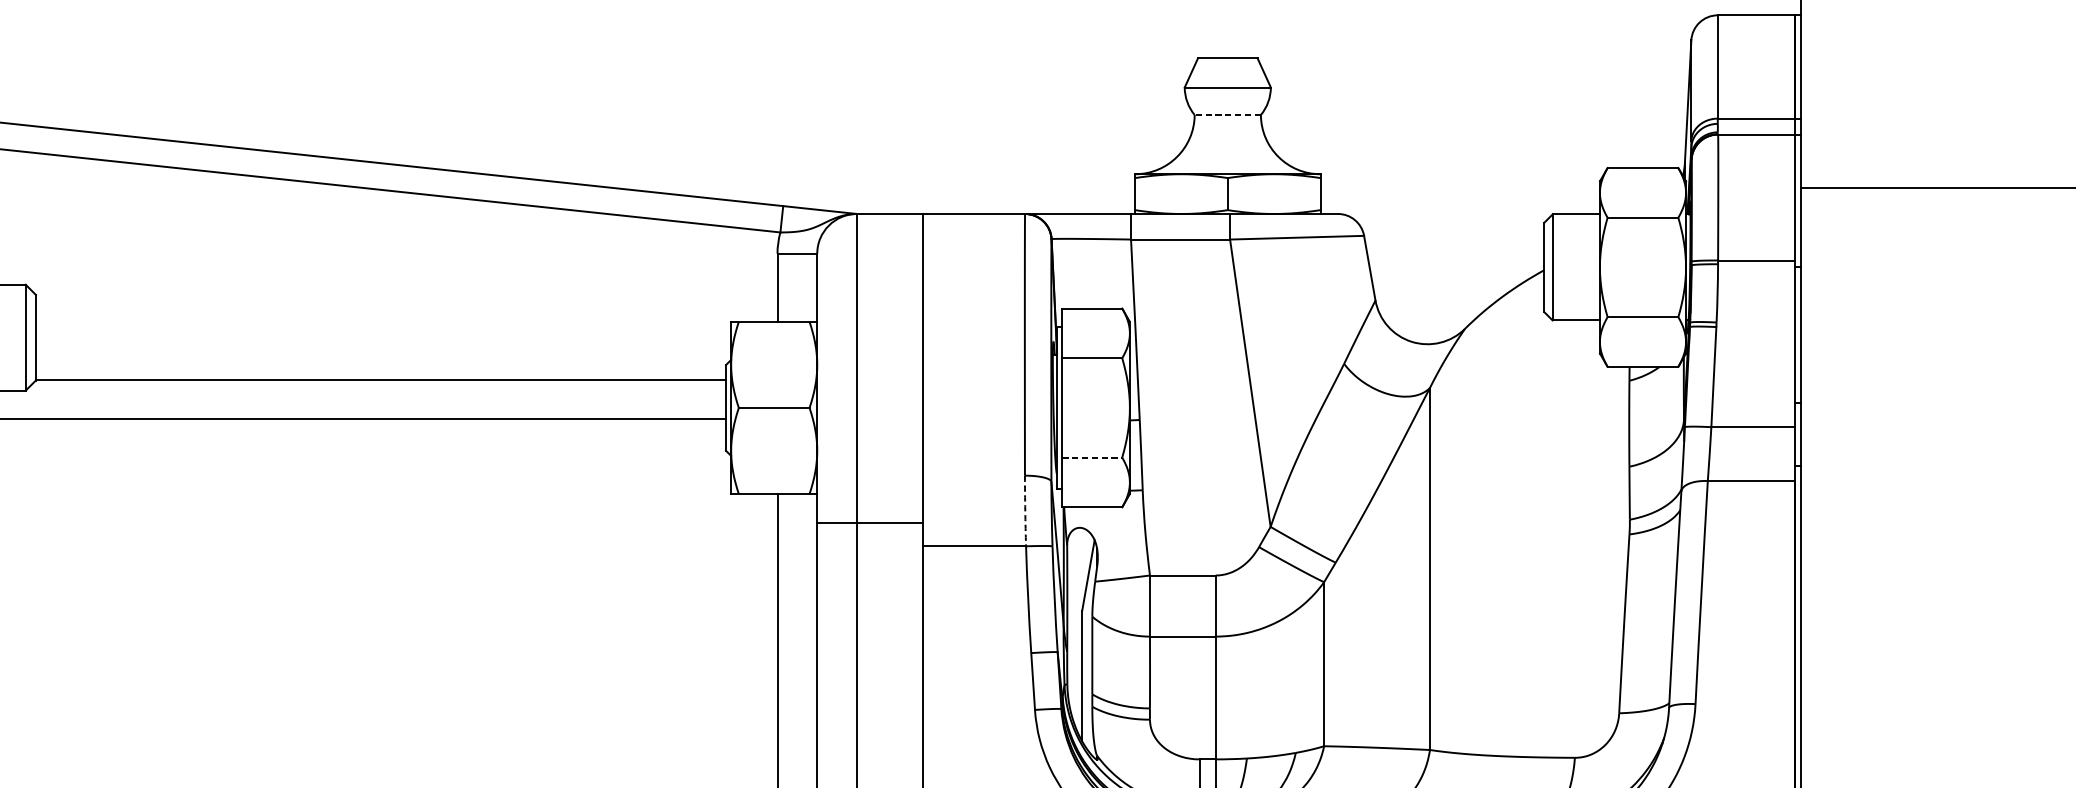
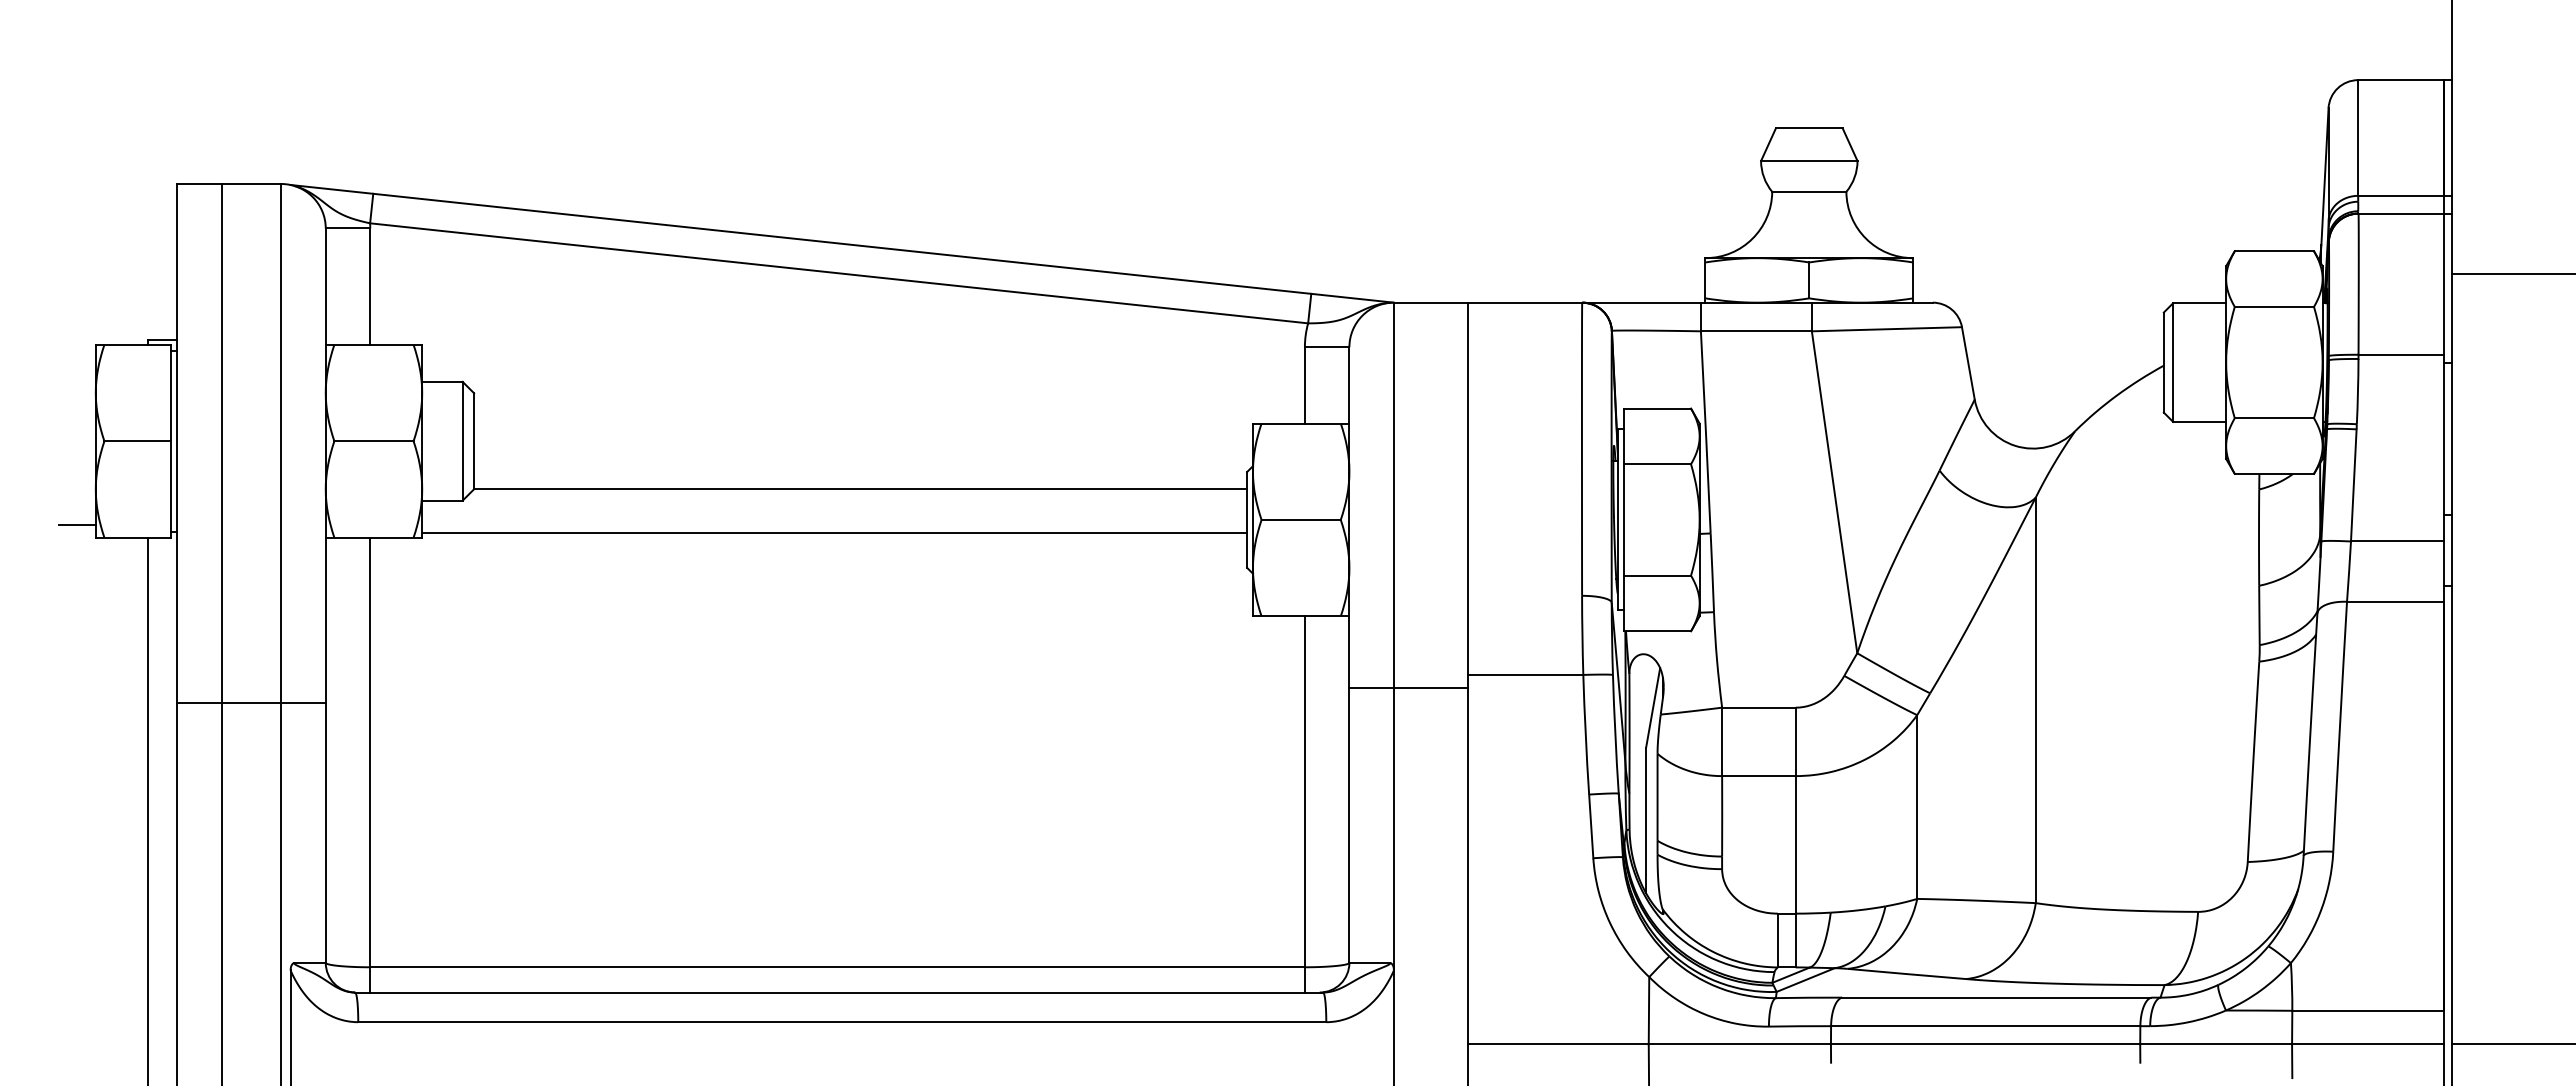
line: (1227, 114) -> (1808, 191), dashed -> solid
line: (1092, 457) -> (1657, 575), dashed -> solid
arc: (1025, 511) -> (1582, 635), dashed -> solid
line: (870, 522) -> (1408, 688), moved

